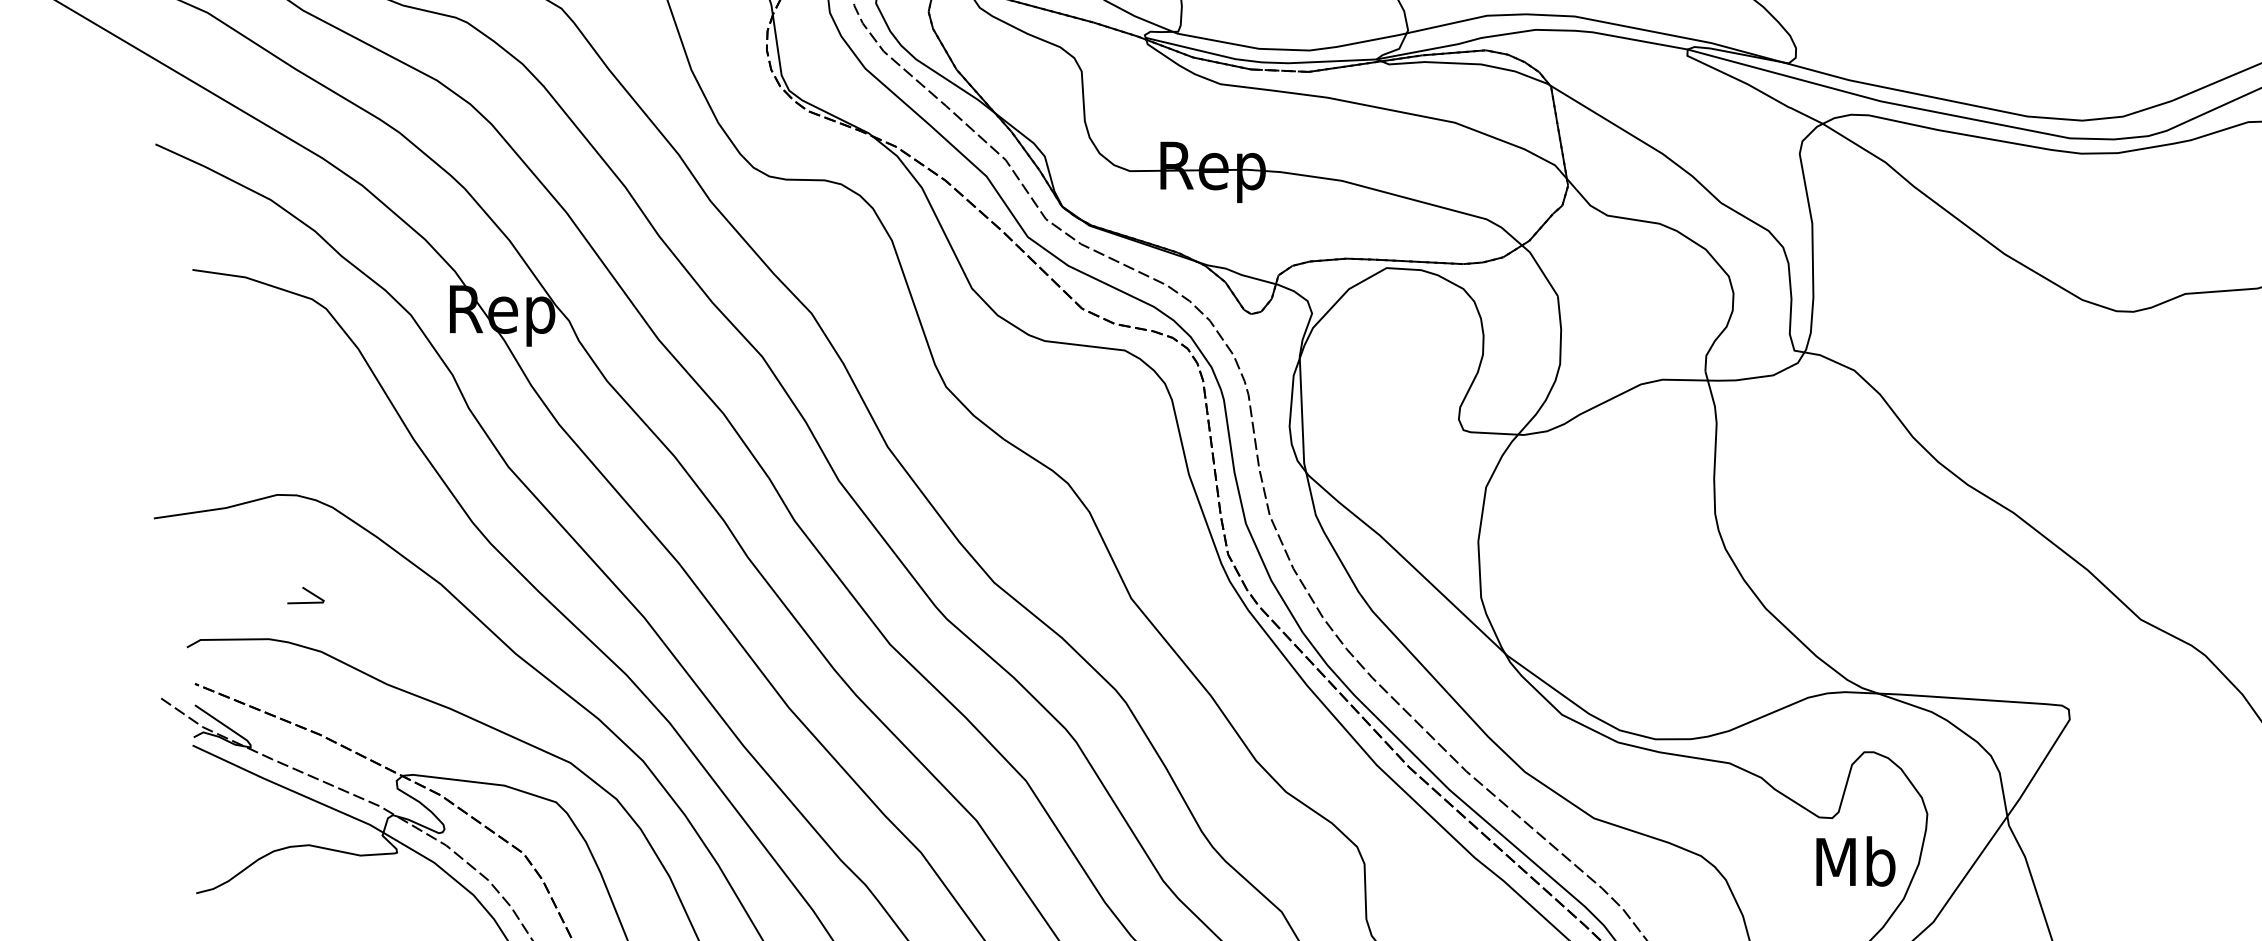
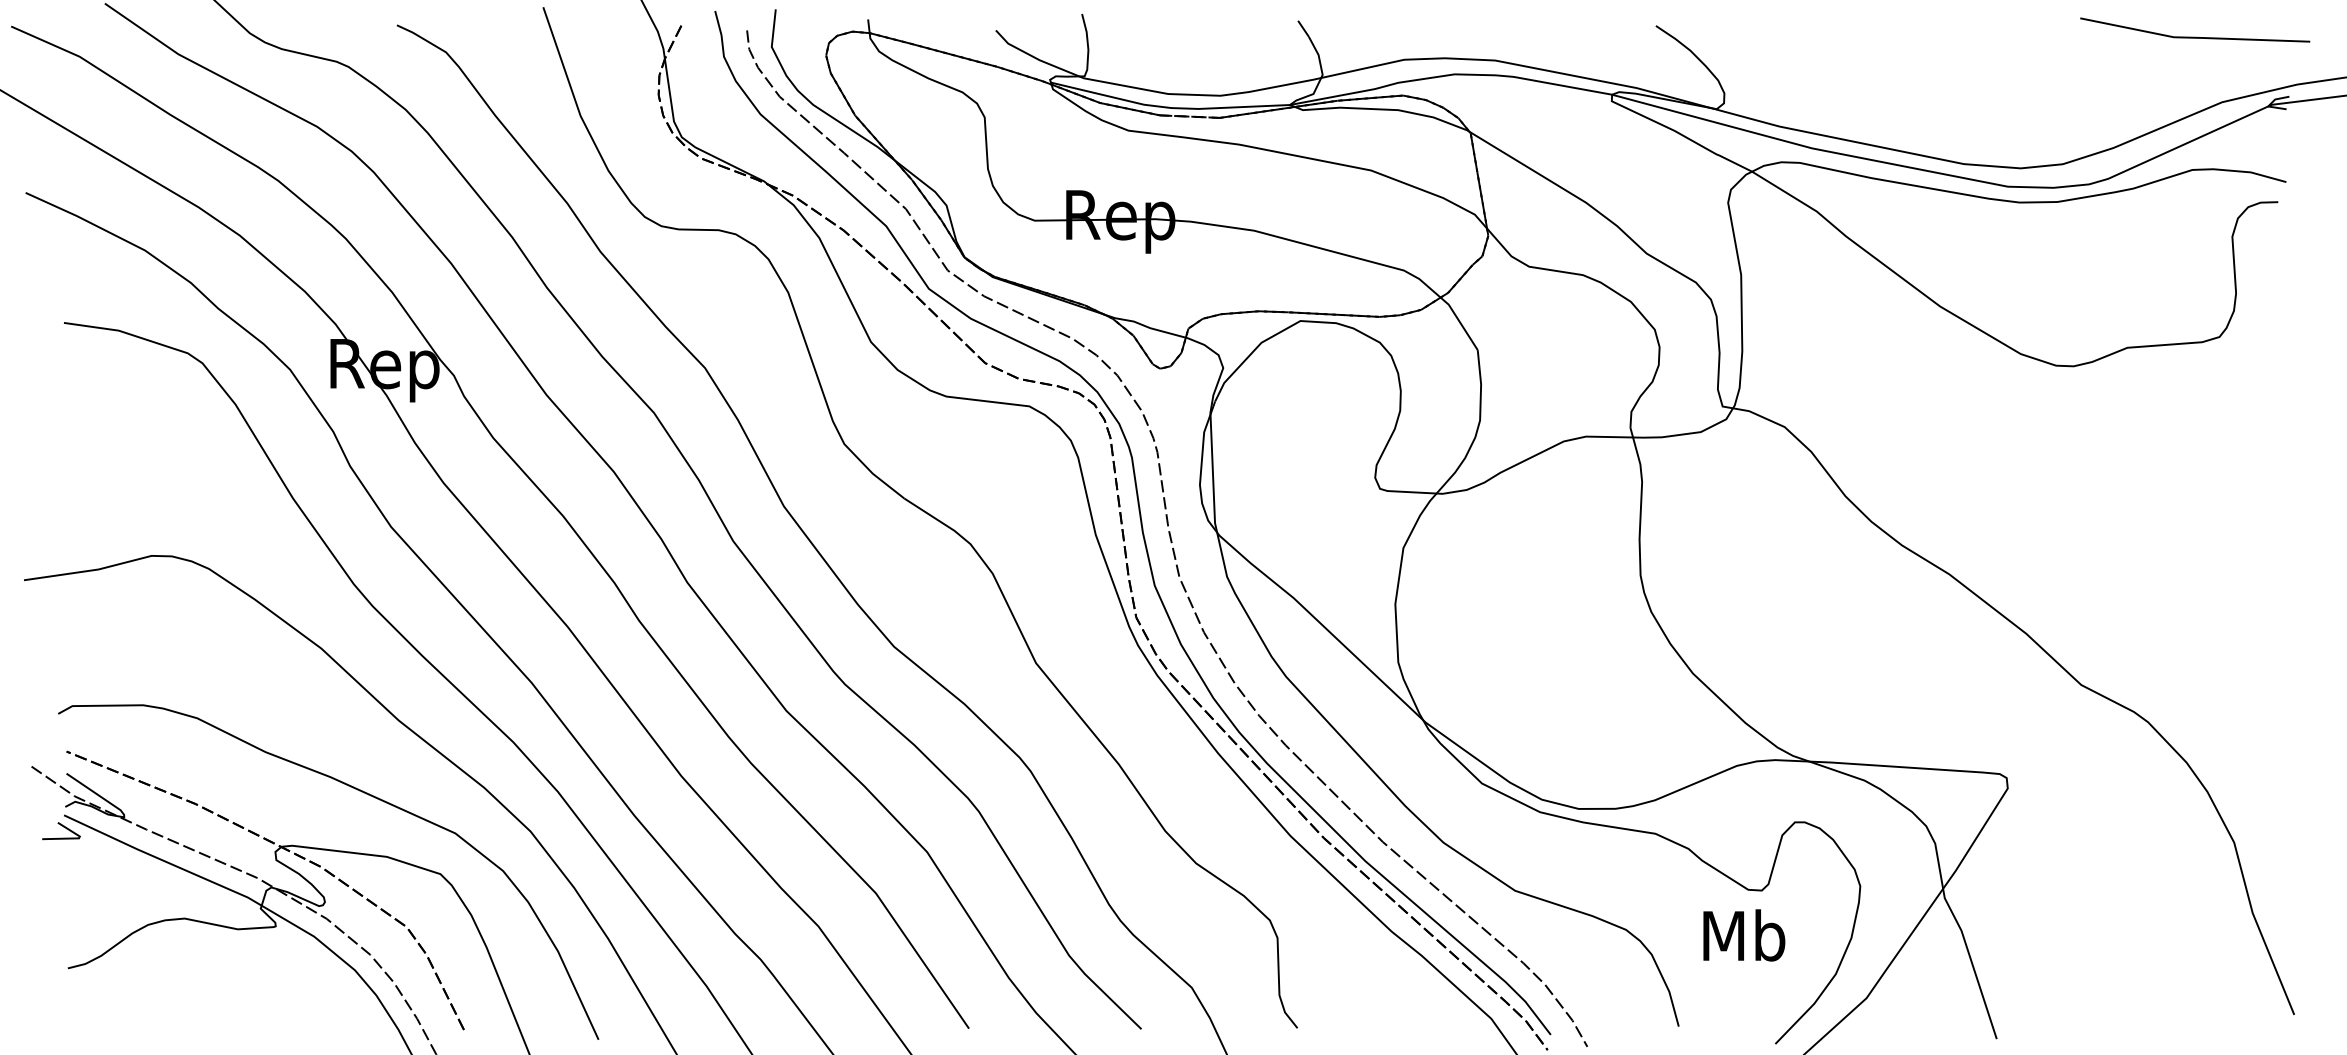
line: (307, 592) -> (63, 827), moved
text: (1856, 861) -> (1744, 935), moved

